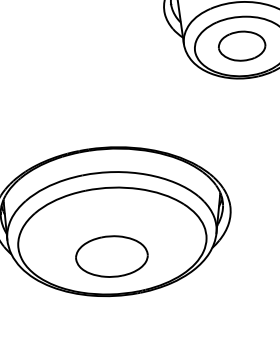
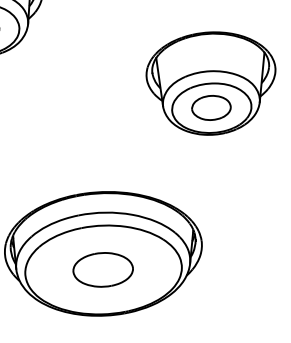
part: (111, 256) -> (102, 269), moved

